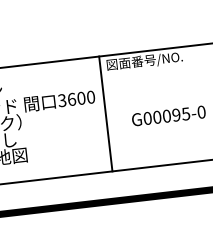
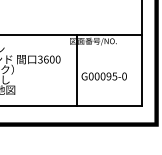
line: (106, 113) -> (77, 70), moved

